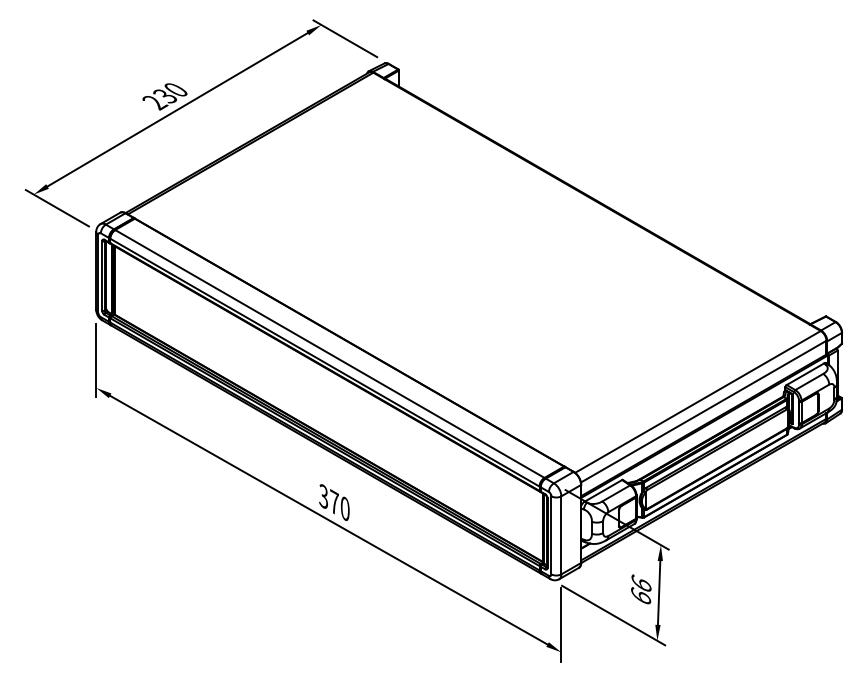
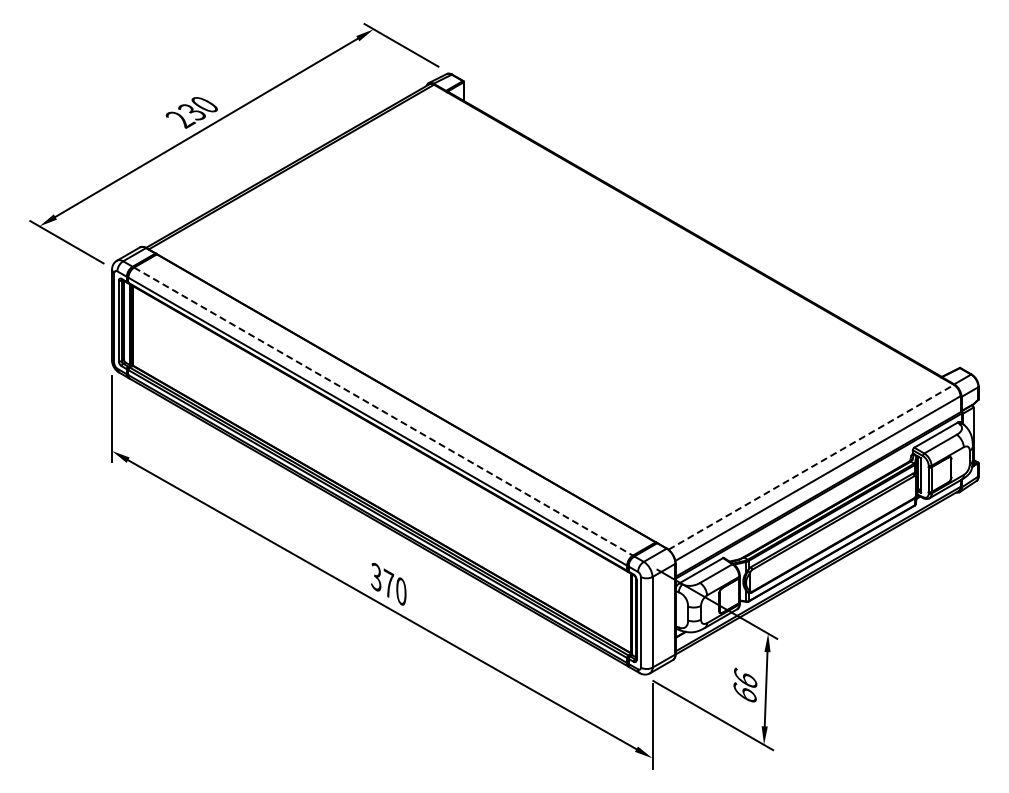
line: (329, 353) -> (383, 411), solid -> dashed
line: (698, 402) -> (811, 467), solid -> dashed

